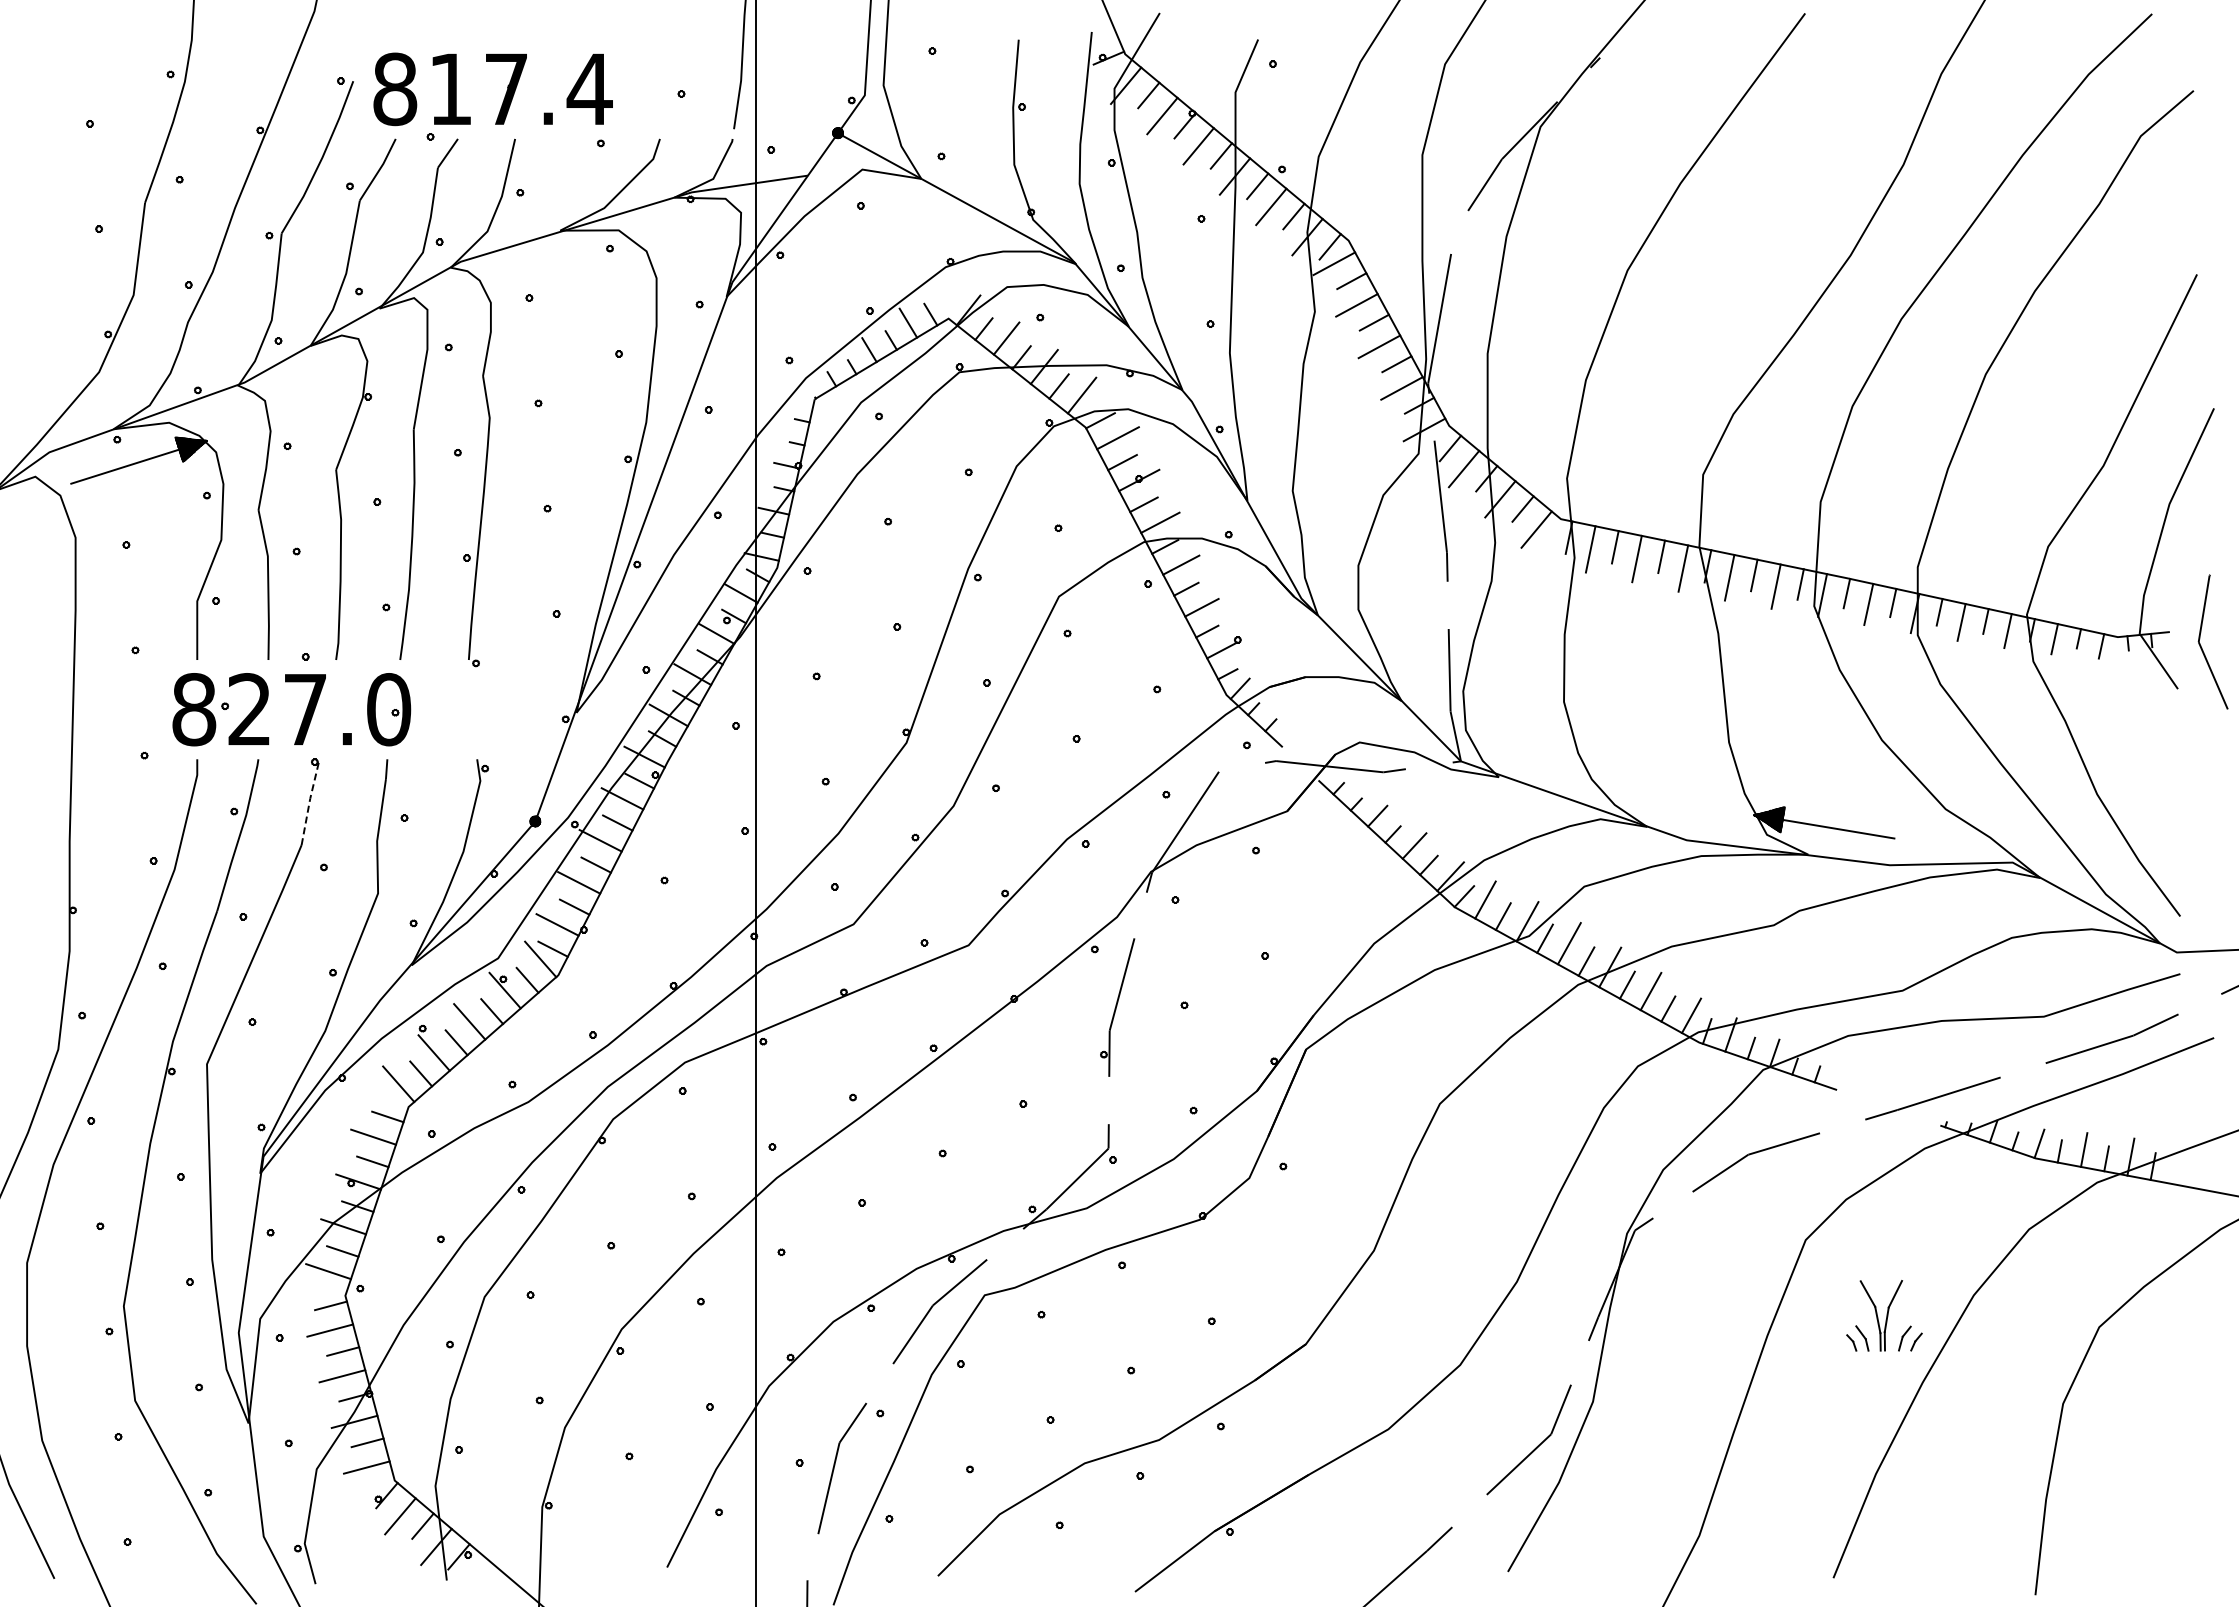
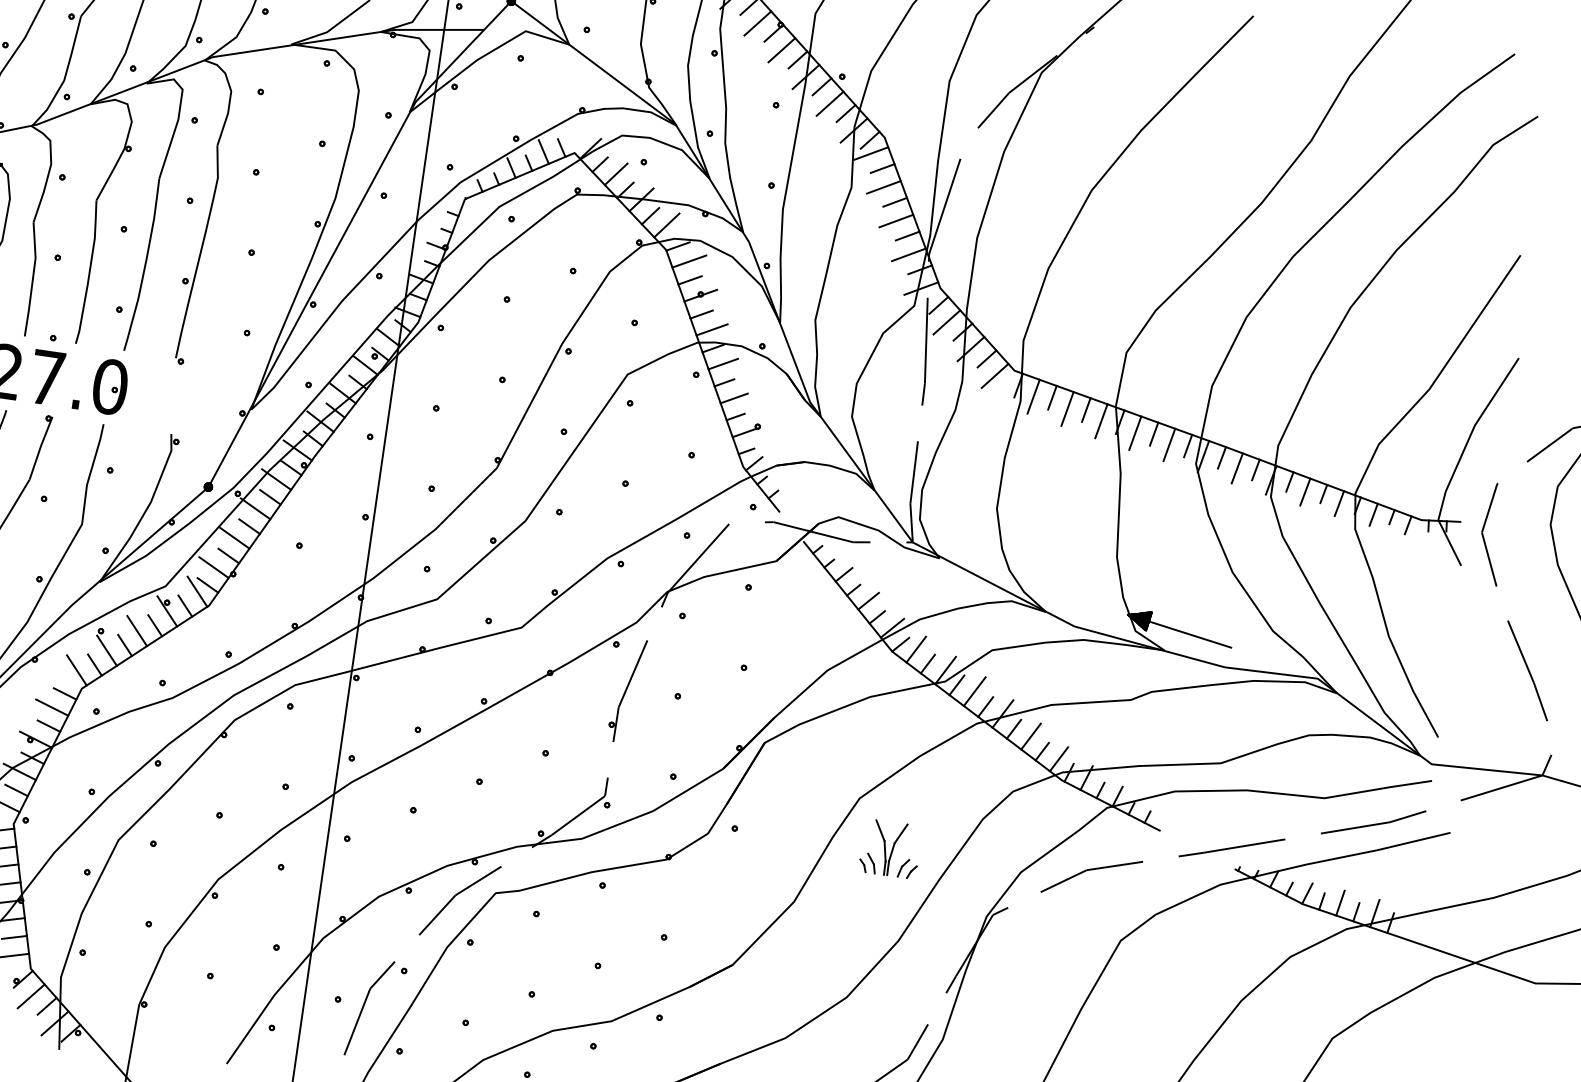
line: (309, 801) -> (40, 447), dashed -> solid
part: (1884, 1315) -> (890, 848), moved

